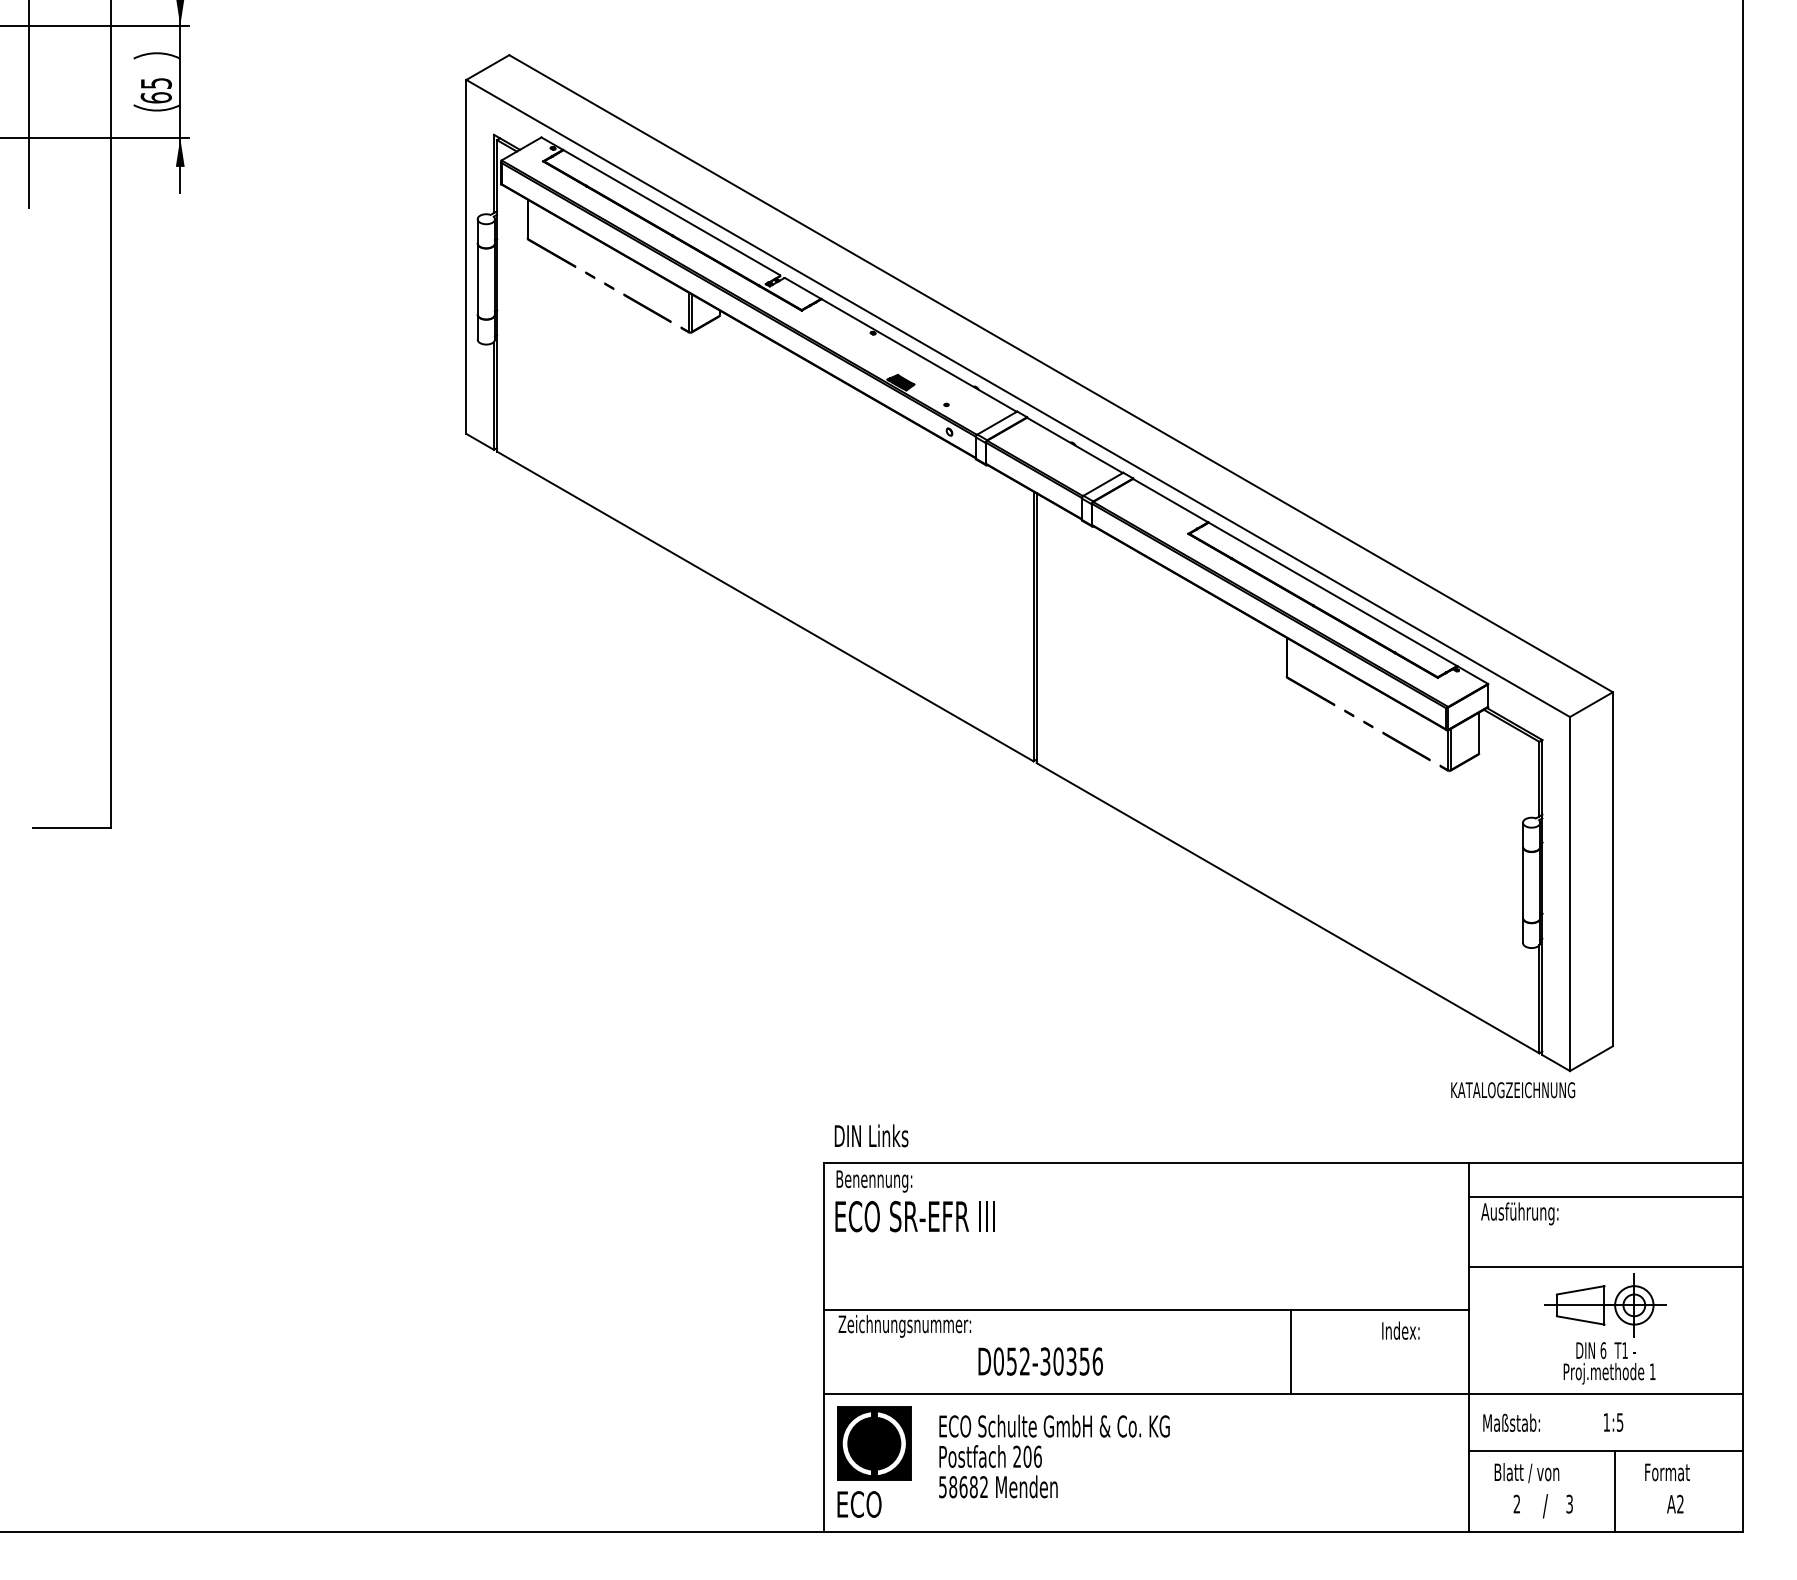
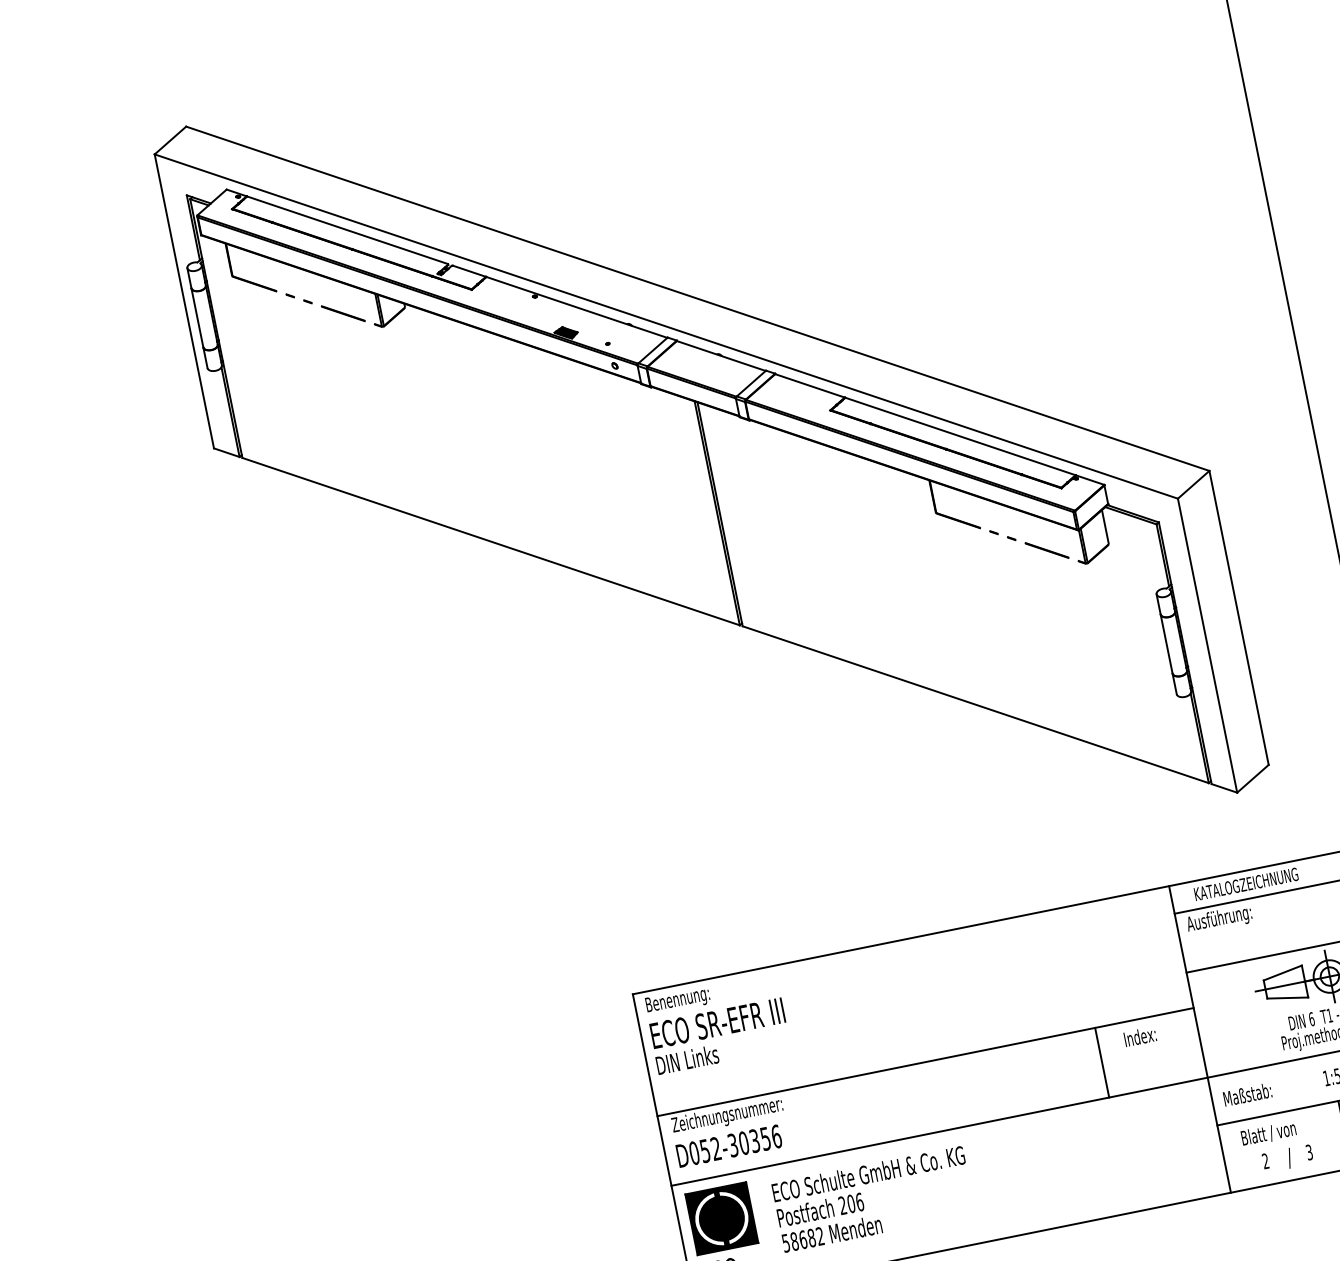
text: (1513, 1090) -> (1246, 884), moved
text: (871, 1135) -> (687, 1059), moved
line: (1290, 1351) -> (1101, 1062), moved
text: (1040, 1361) -> (729, 1146), moved

